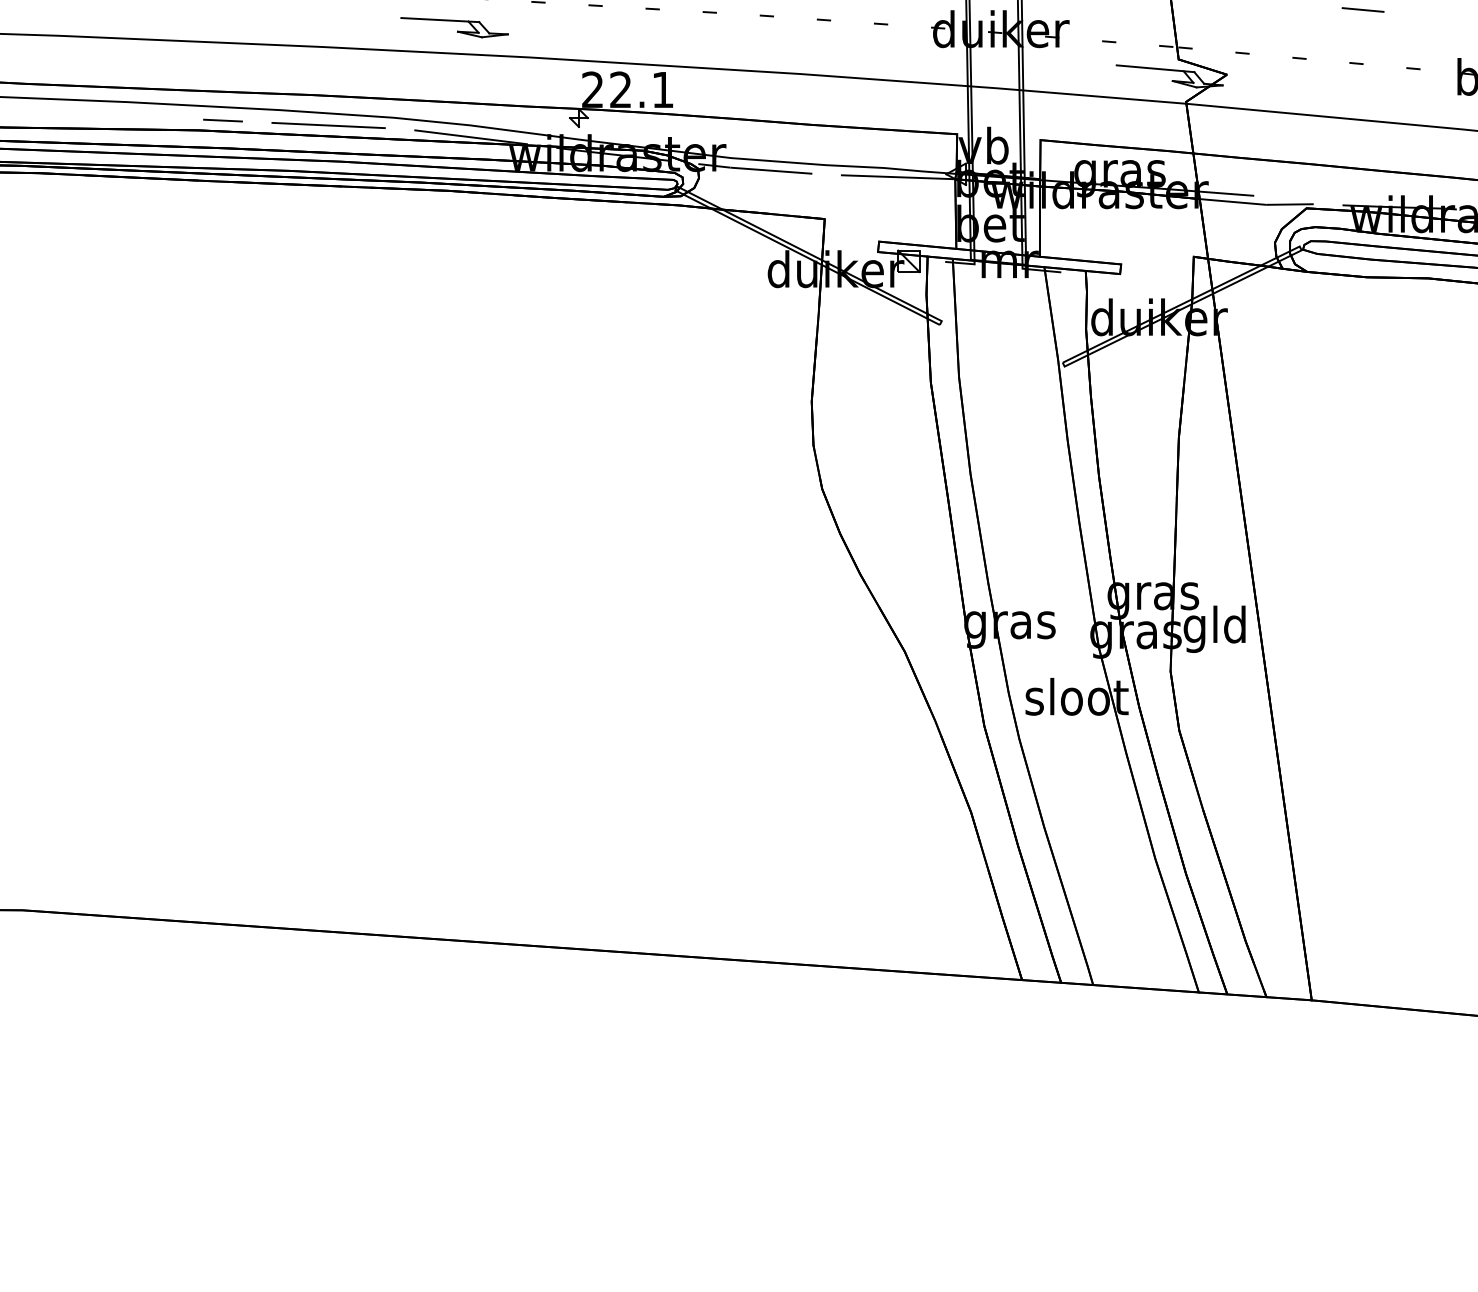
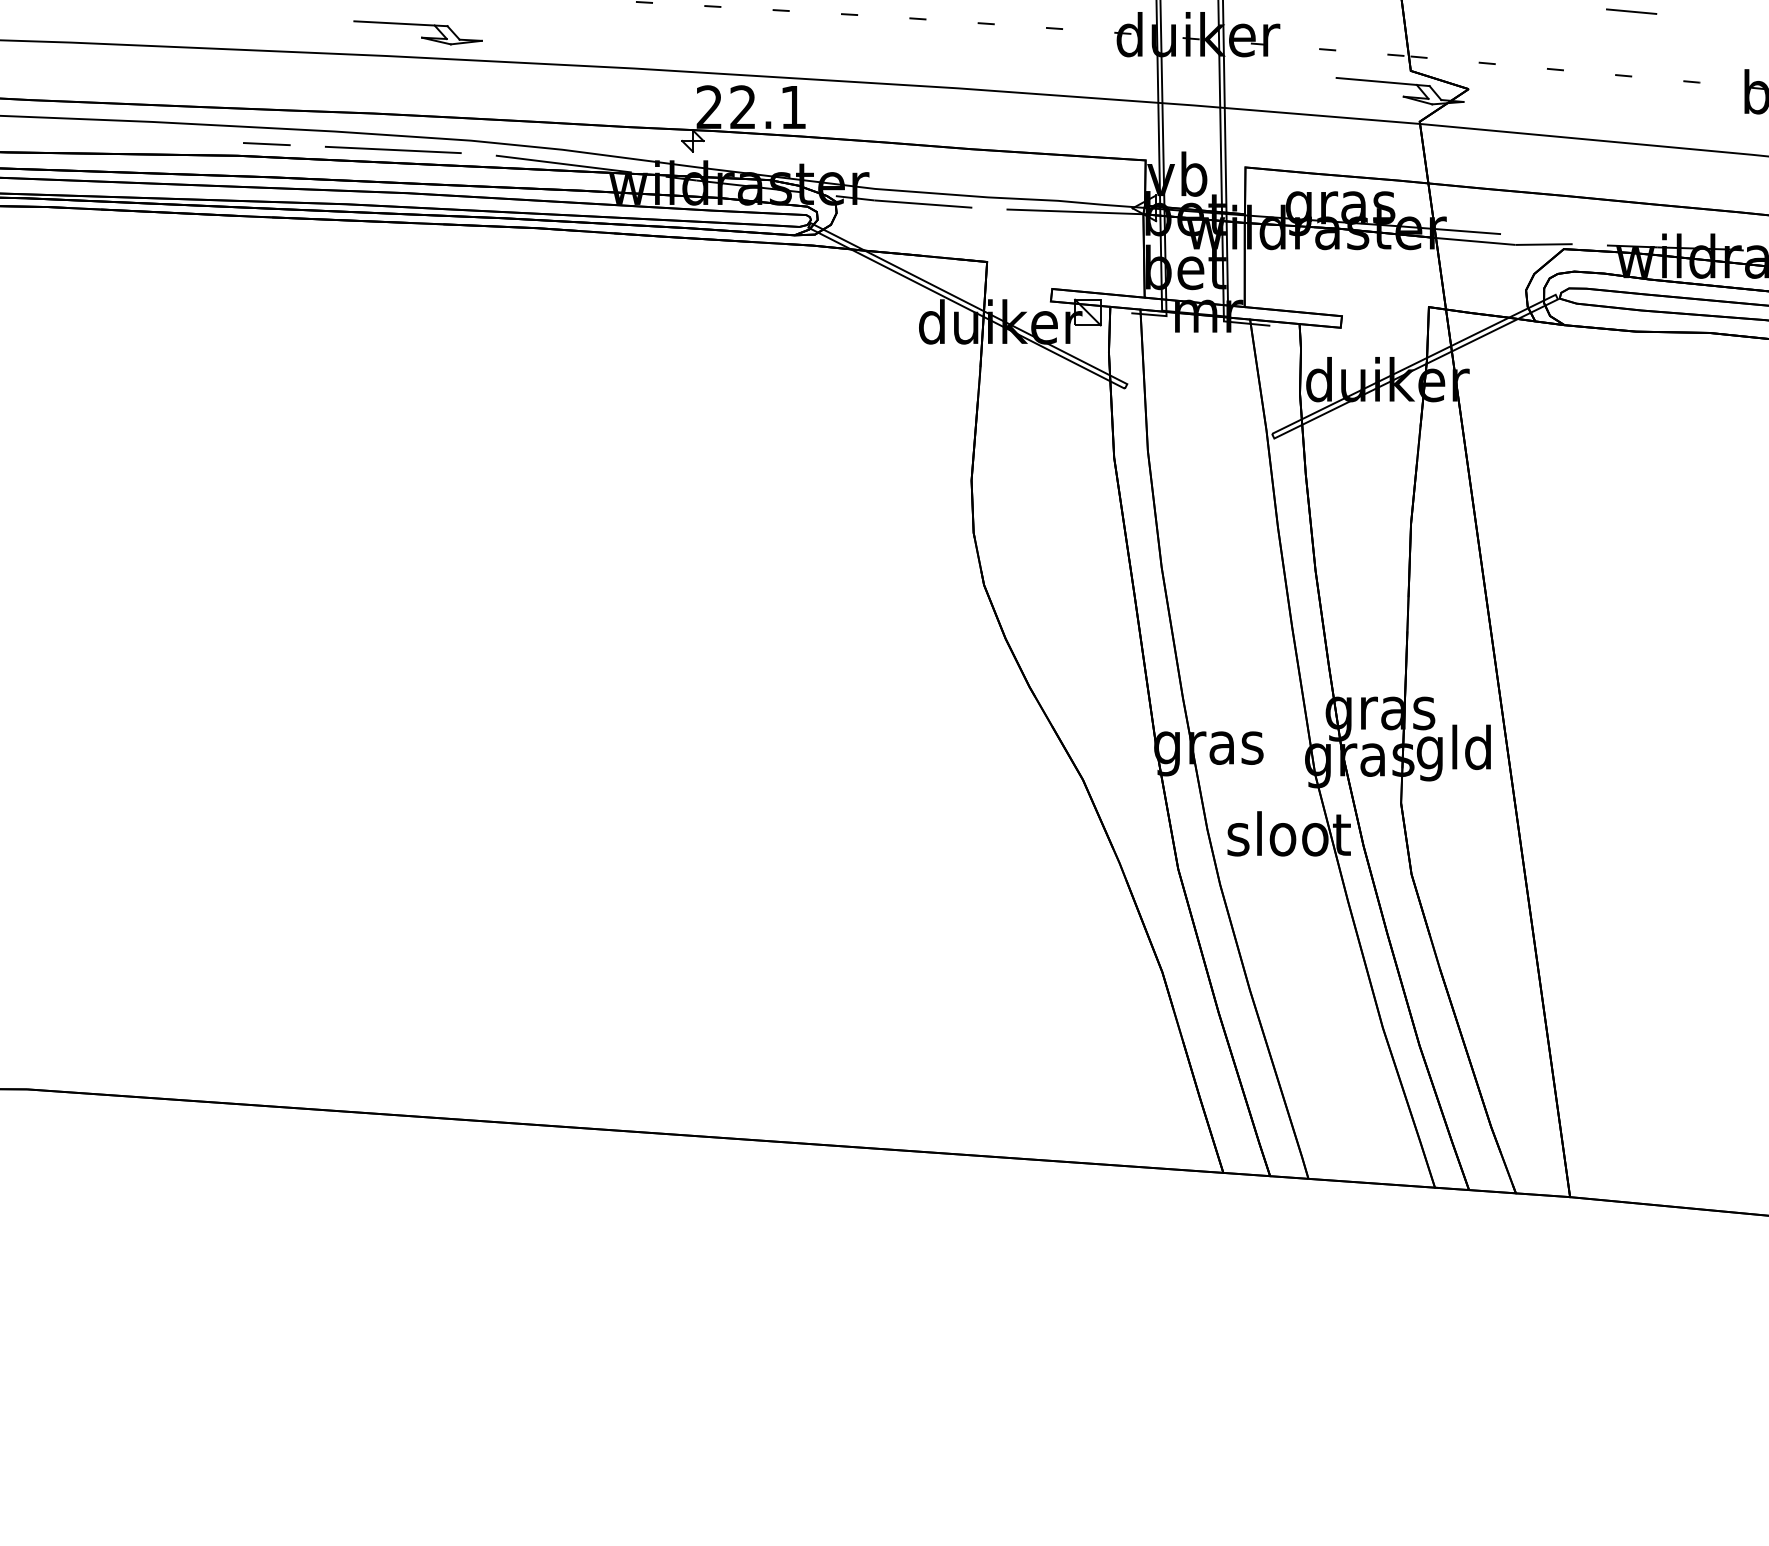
part: (454, 27) -> (417, 32), moved

